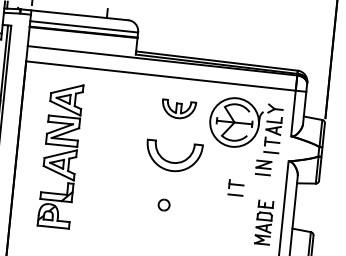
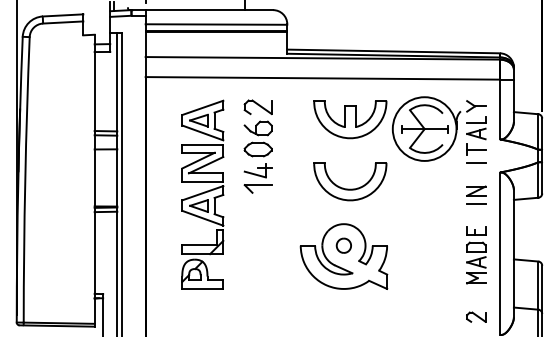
part: (178, 109) -> (350, 119), size x1.67
part: (106, 122) -> (257, 146), added
part: (263, 167) -> (476, 194), moved
part: (236, 187) -> (435, 213), removed
part: (162, 213) -> (343, 256), added

